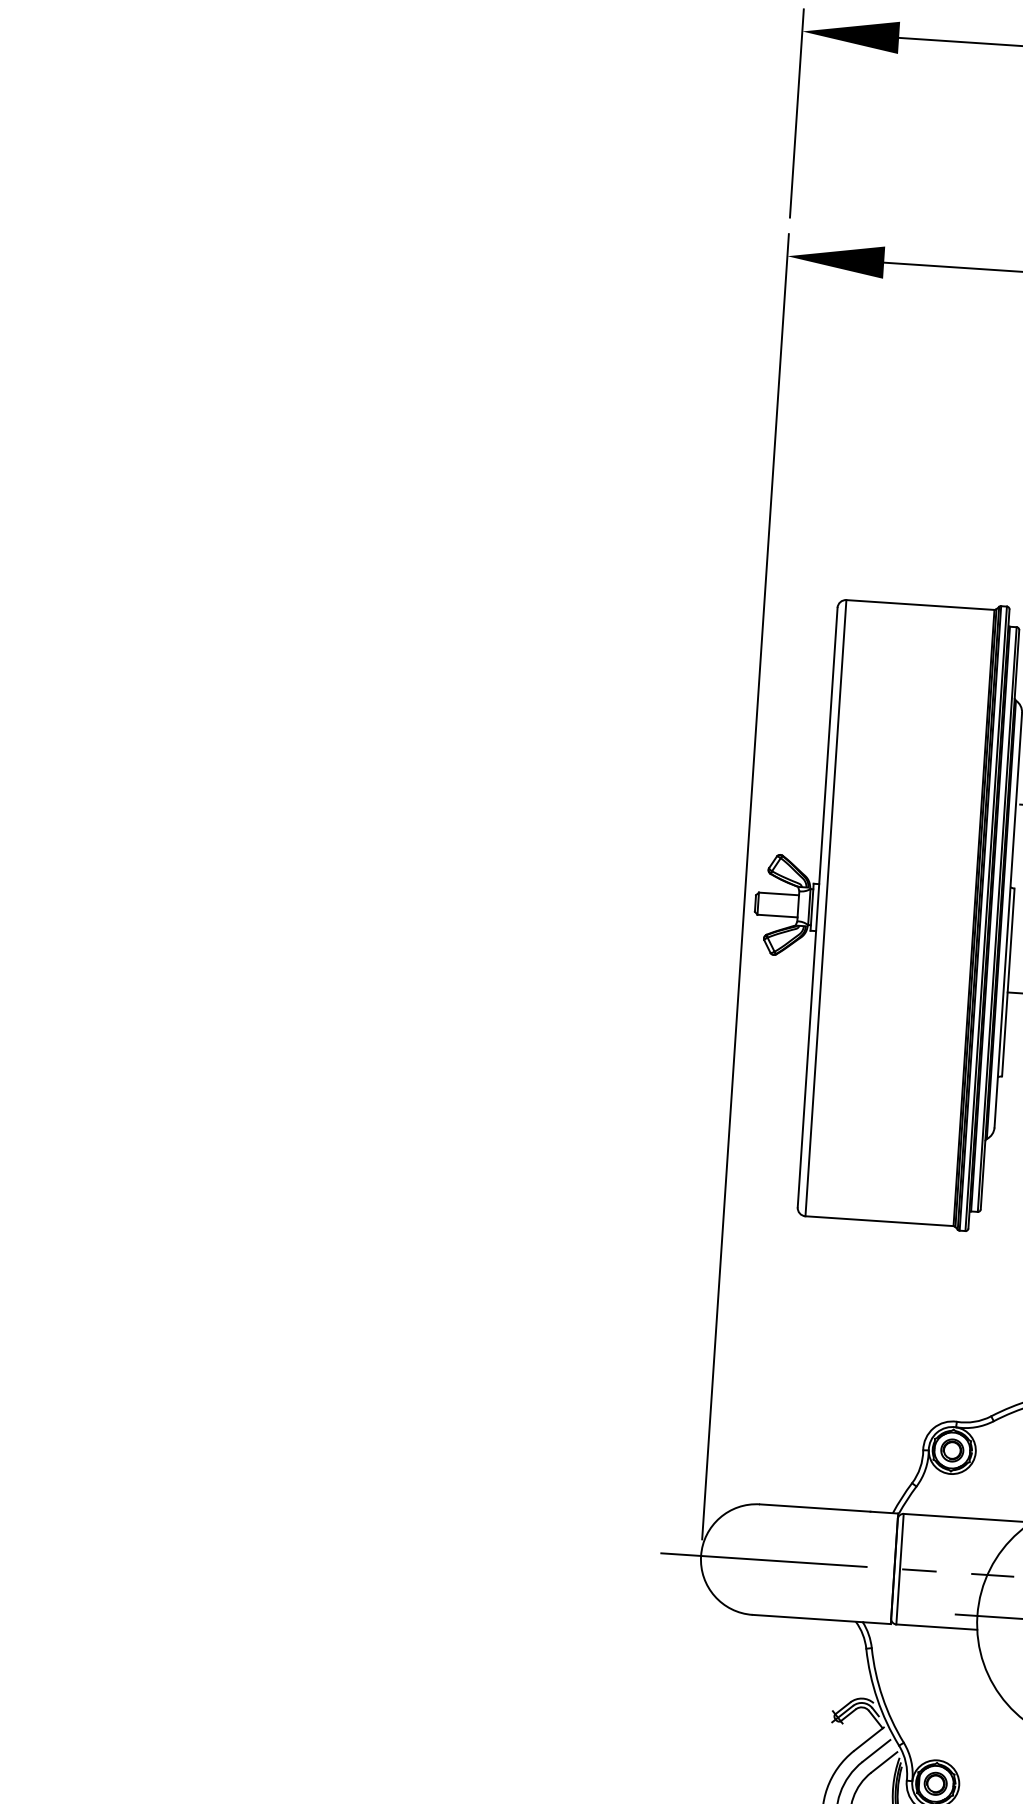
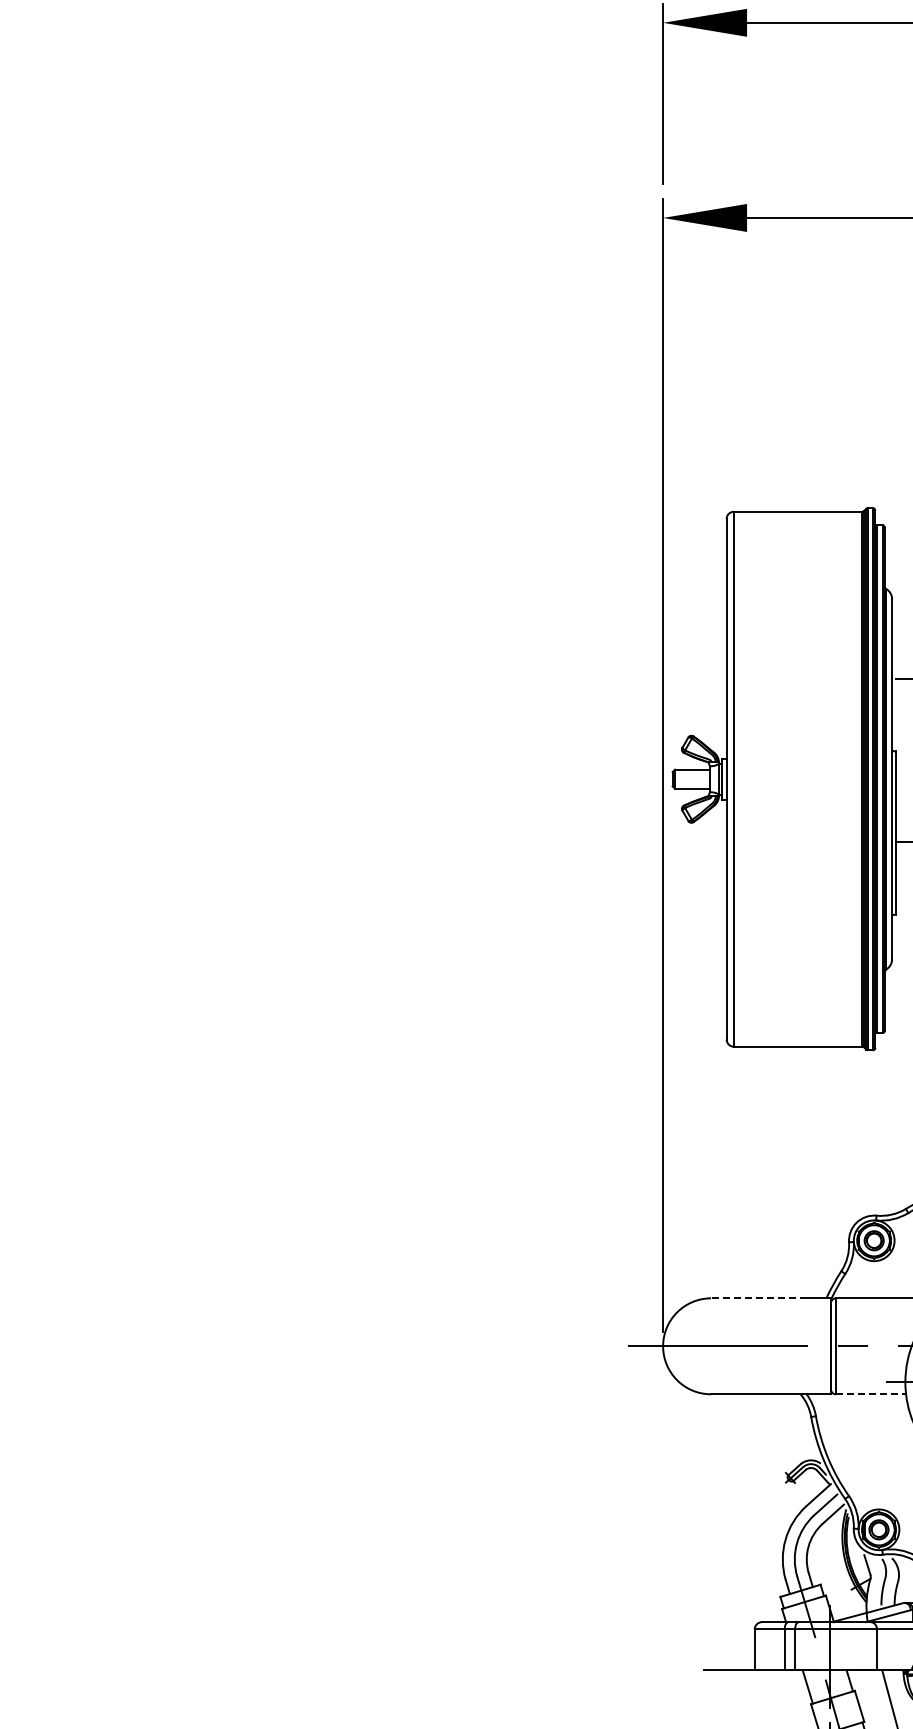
line: (815, 1508) -> (759, 1298), solid -> dashed
line: (937, 1627) -> (871, 1394), solid -> dashed

